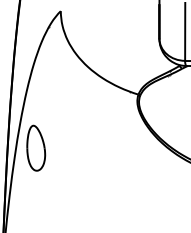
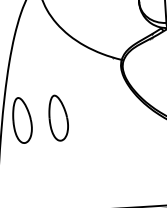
part: (72, 147) -> (58, 117), added

